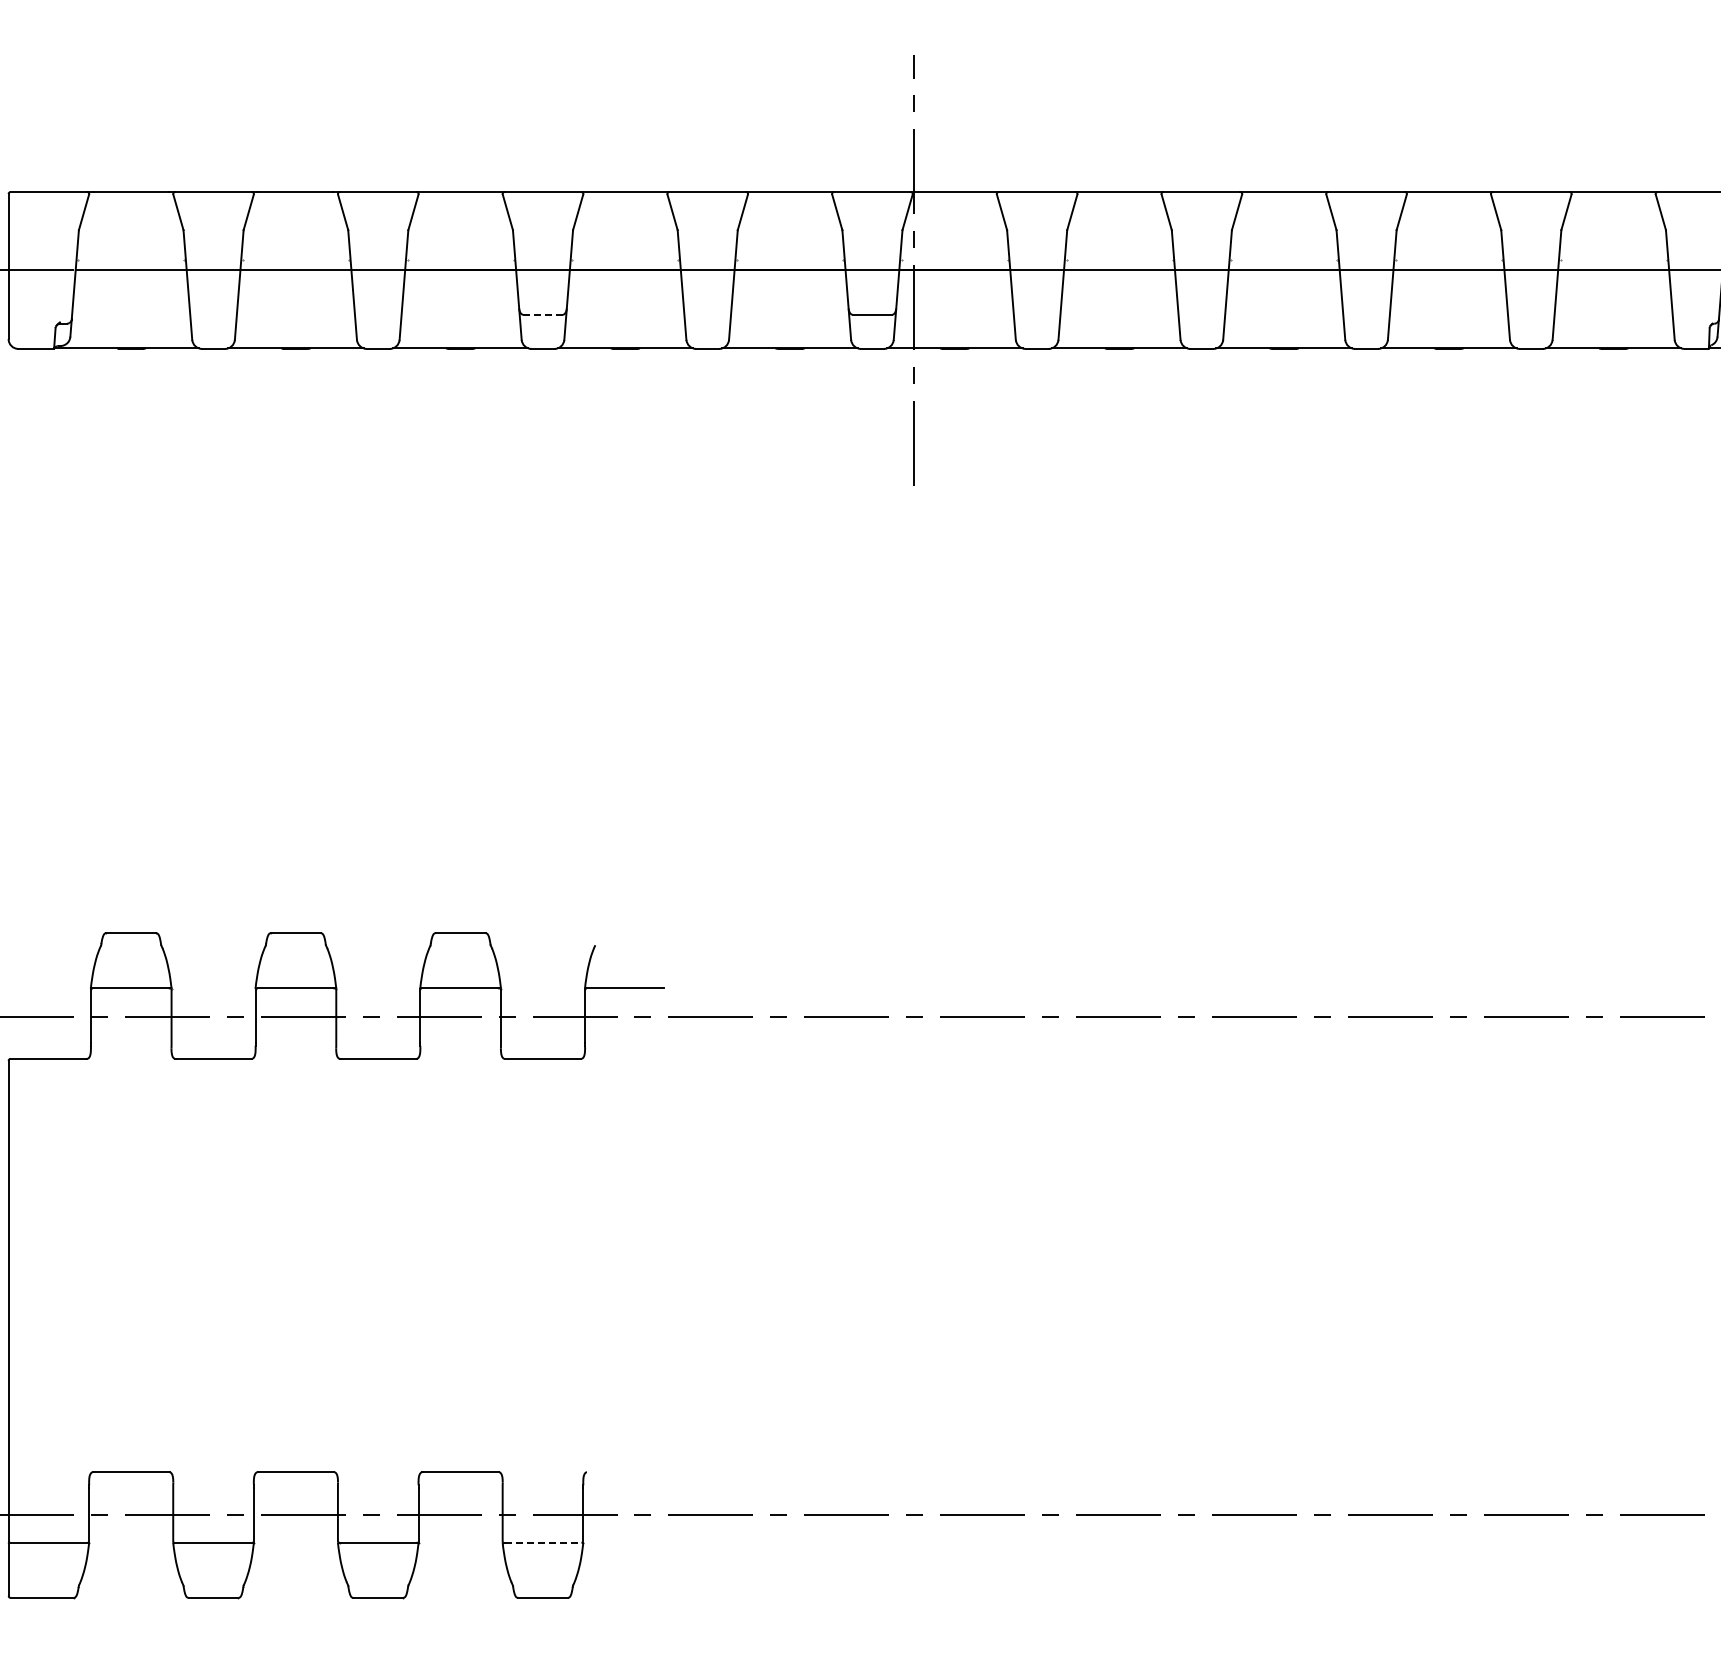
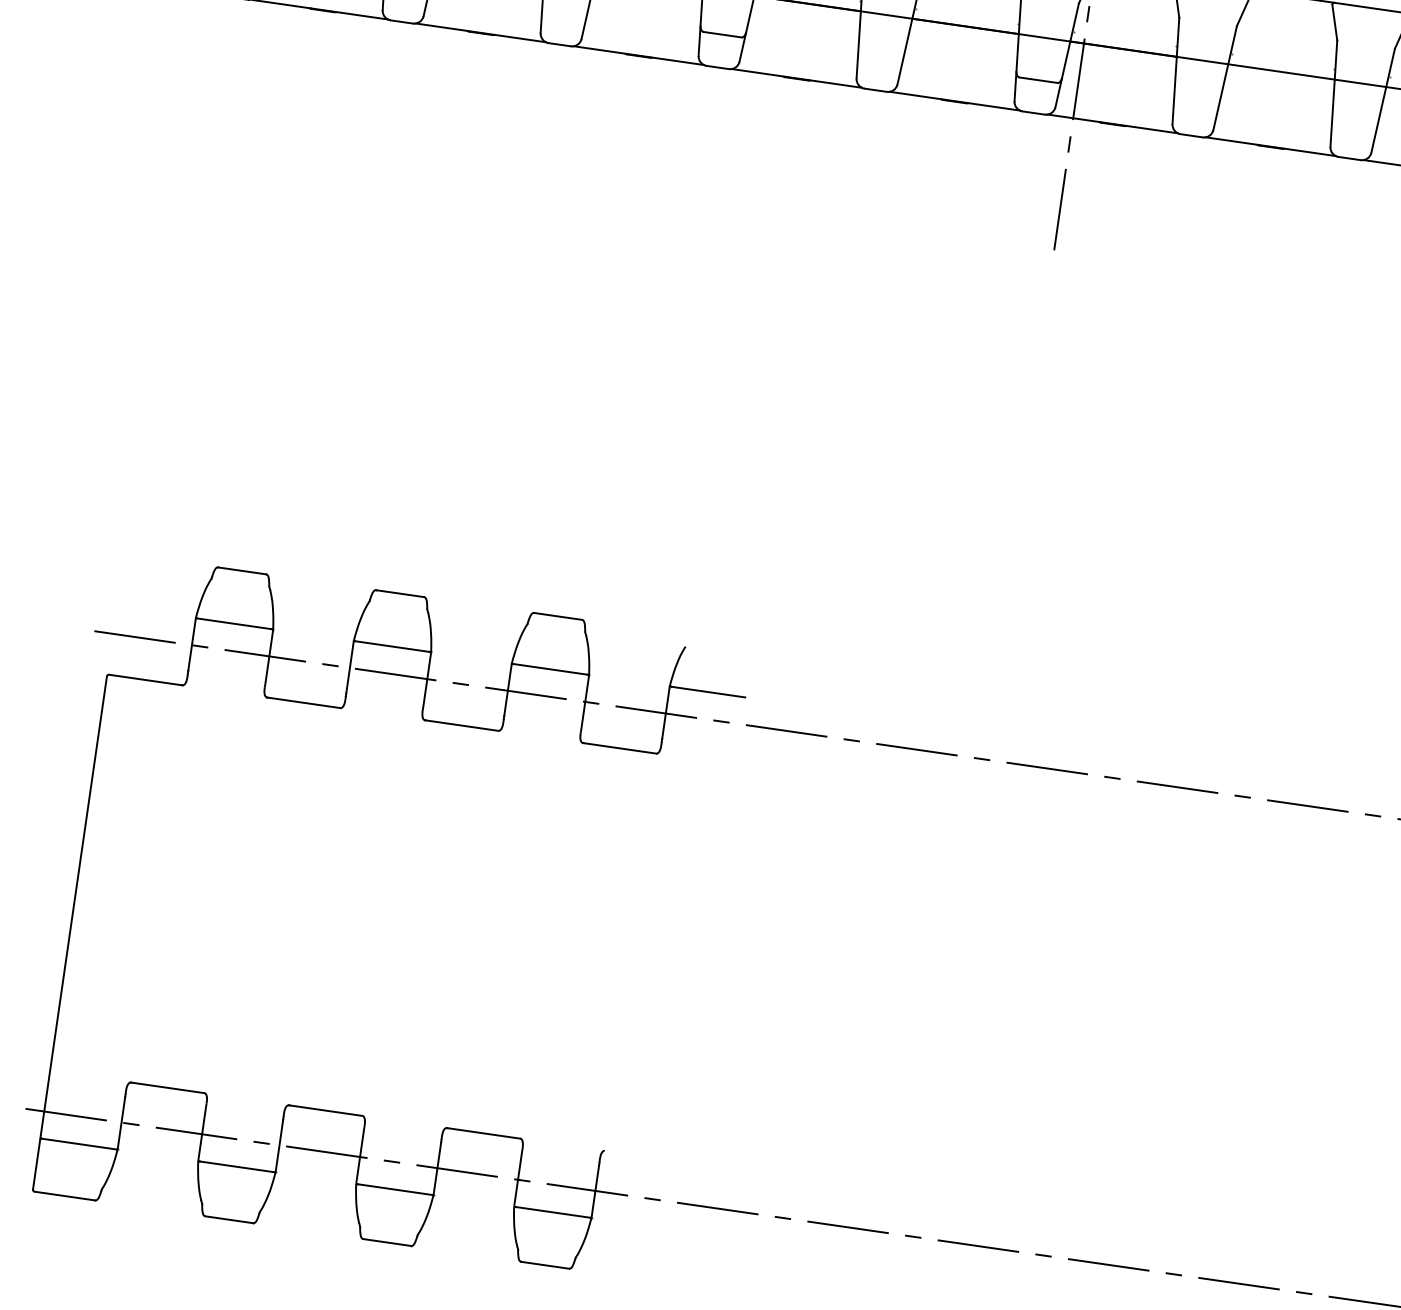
line: (543, 314) -> (723, 34), dashed -> solid
line: (543, 1542) -> (553, 1212), dashed -> solid

